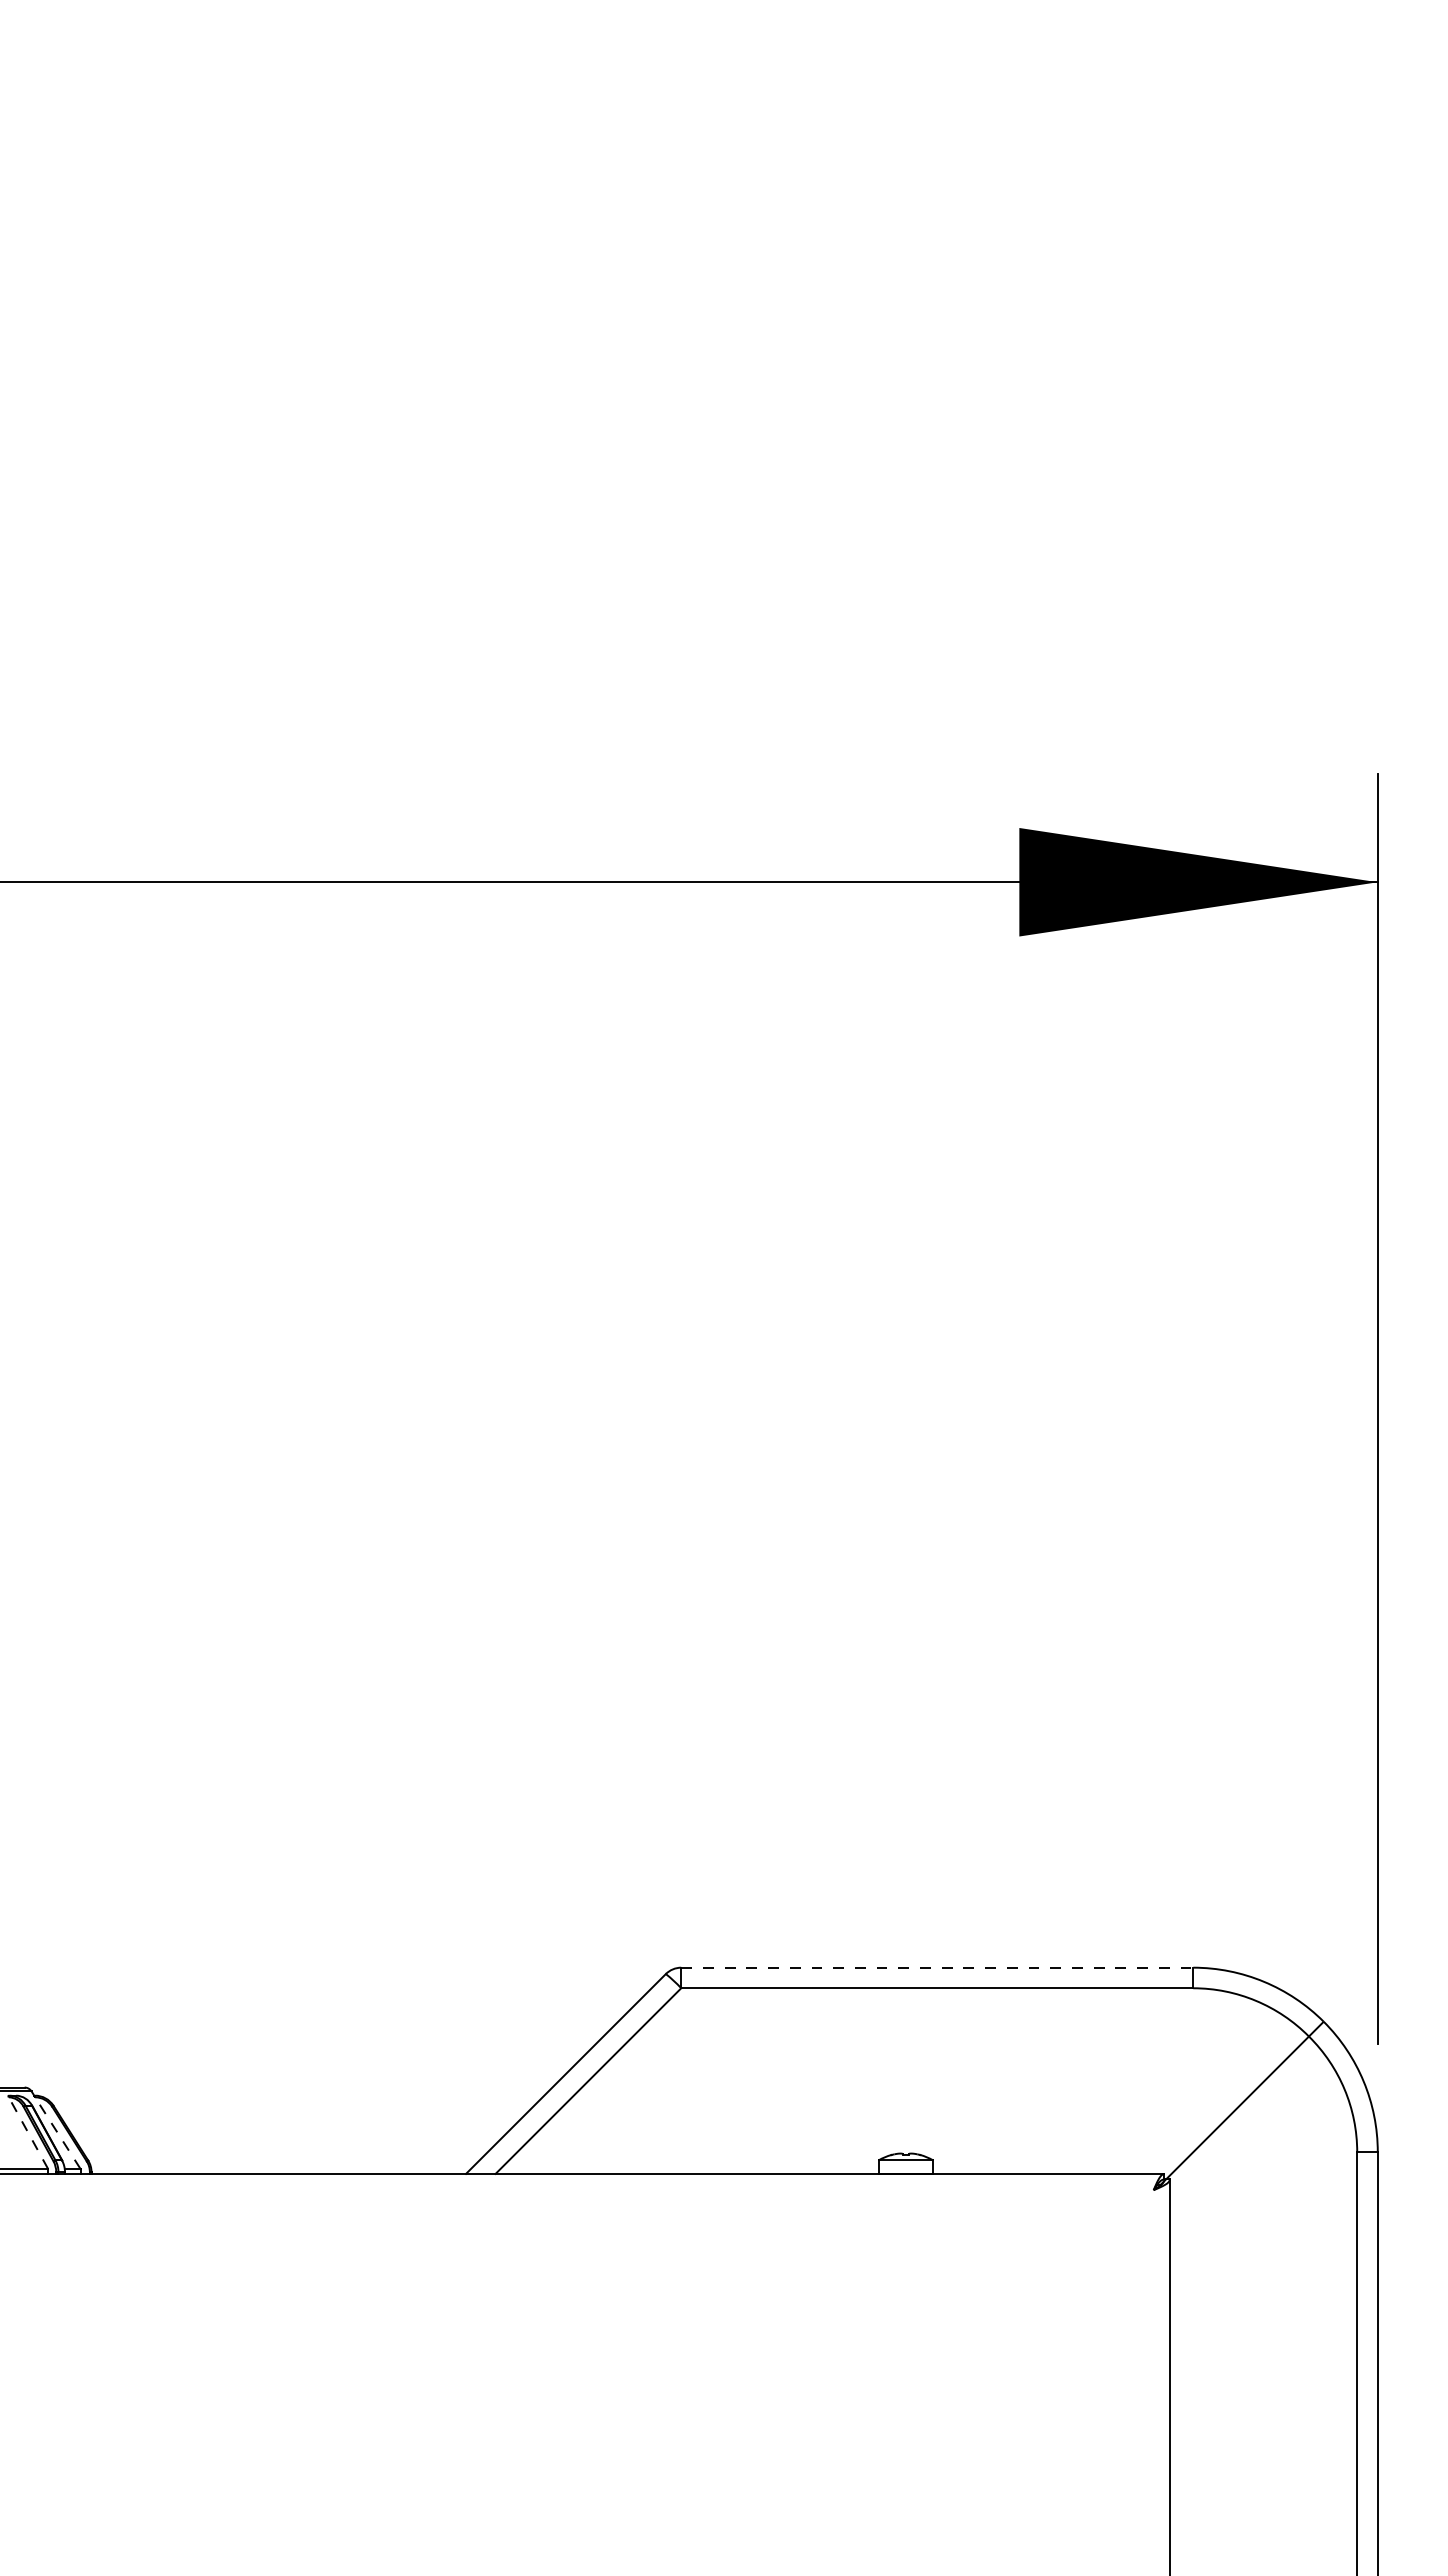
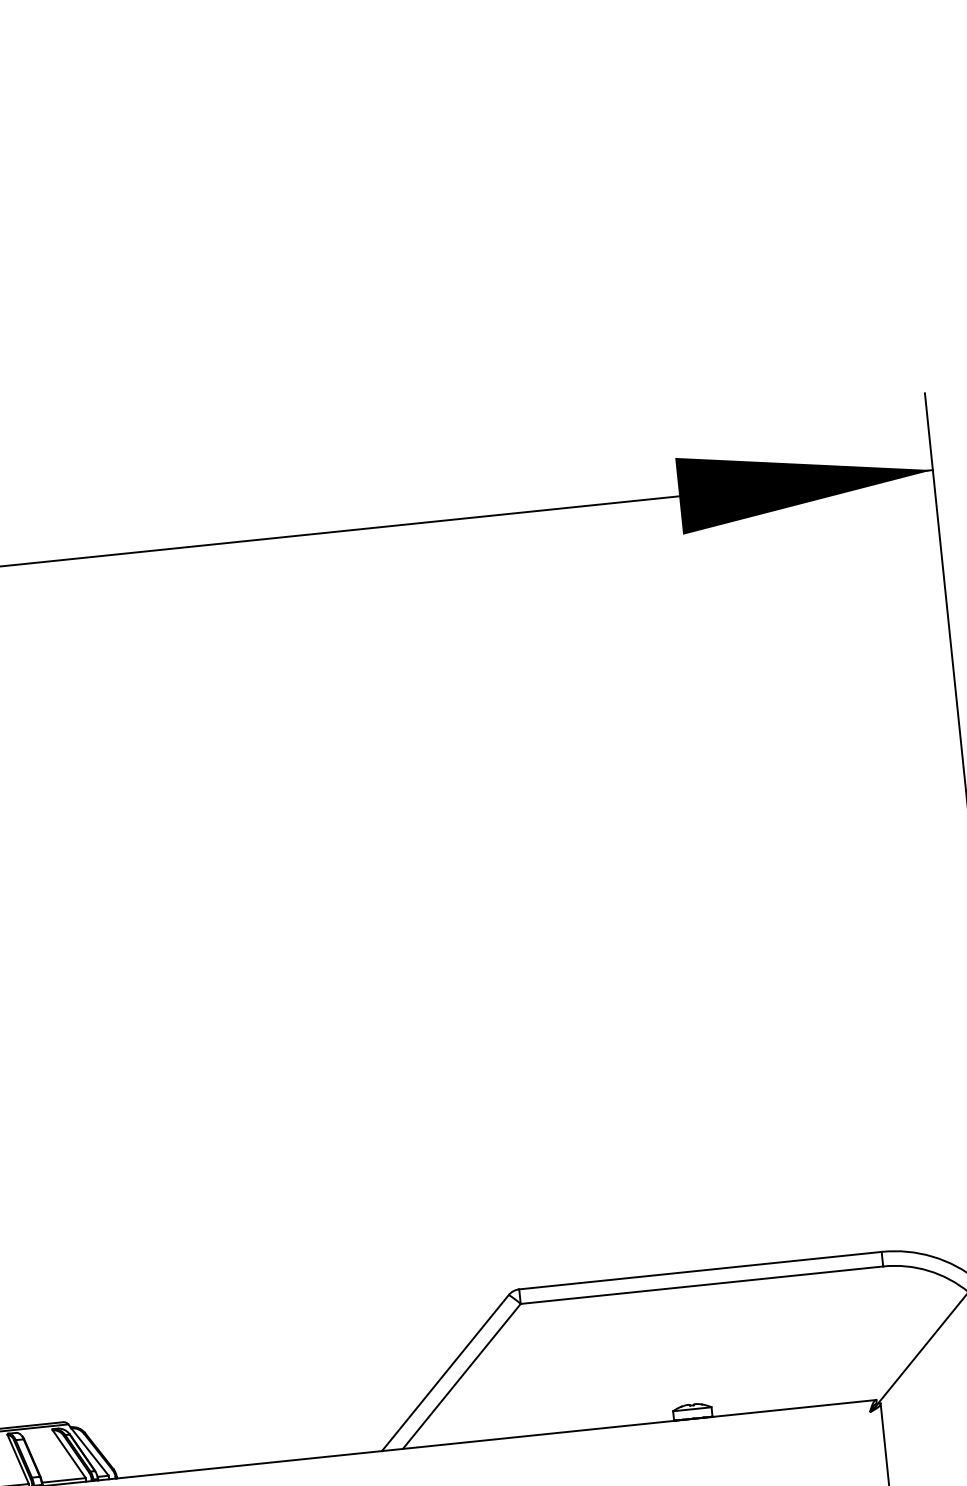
line: (937, 1967) -> (700, 1270), dashed -> solid
line: (28, 2133) -> (69, 1454), dashed -> solid
line: (57, 2133) -> (89, 1452), dashed -> solid

